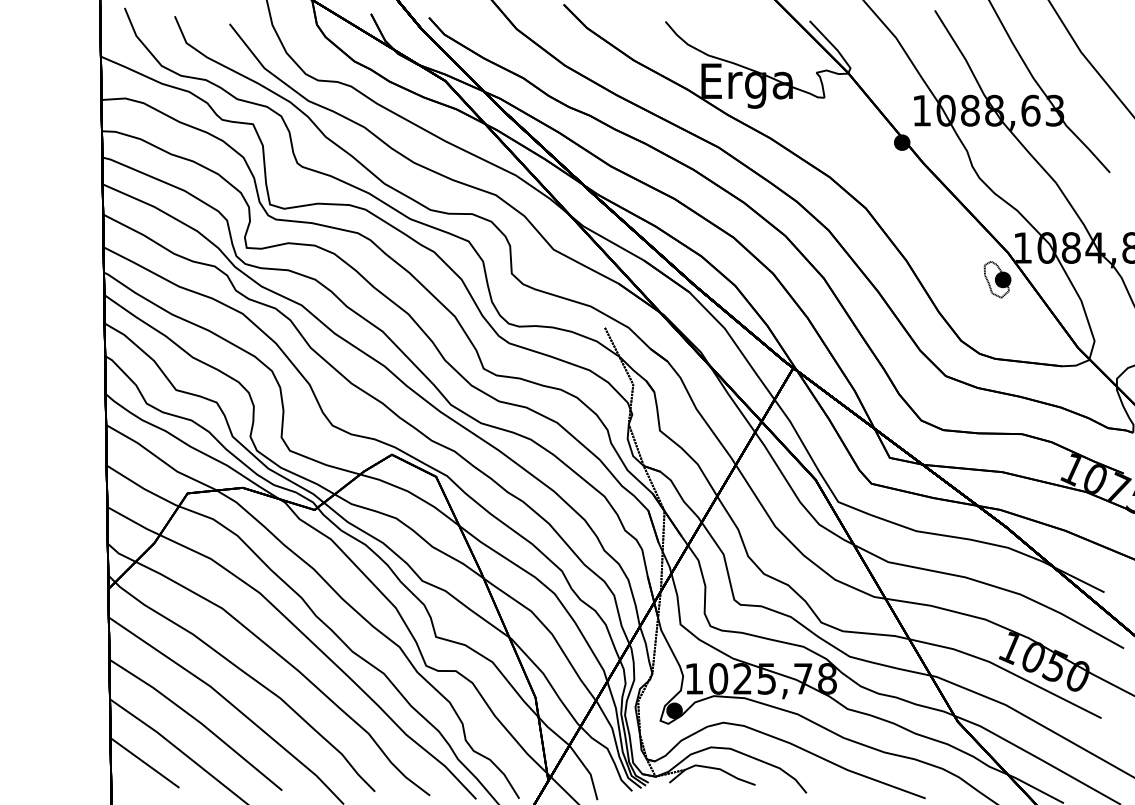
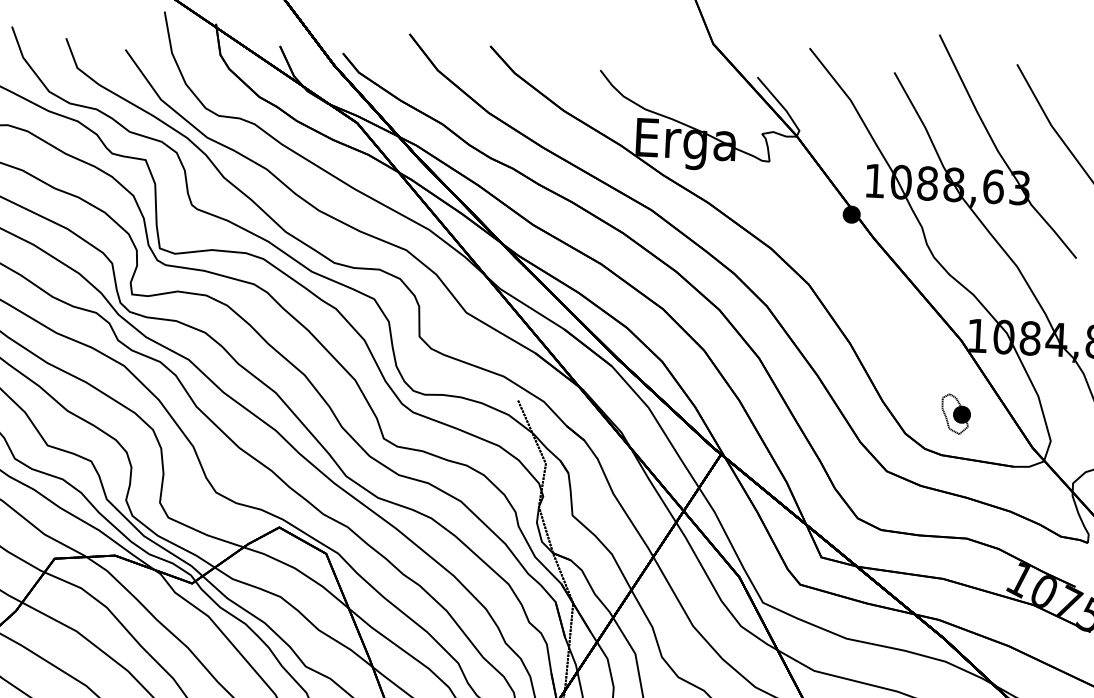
part: (997, 279) -> (955, 413), moved

